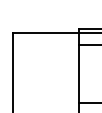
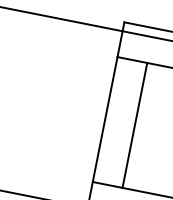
line: (93, 73) -> (135, 124), added

